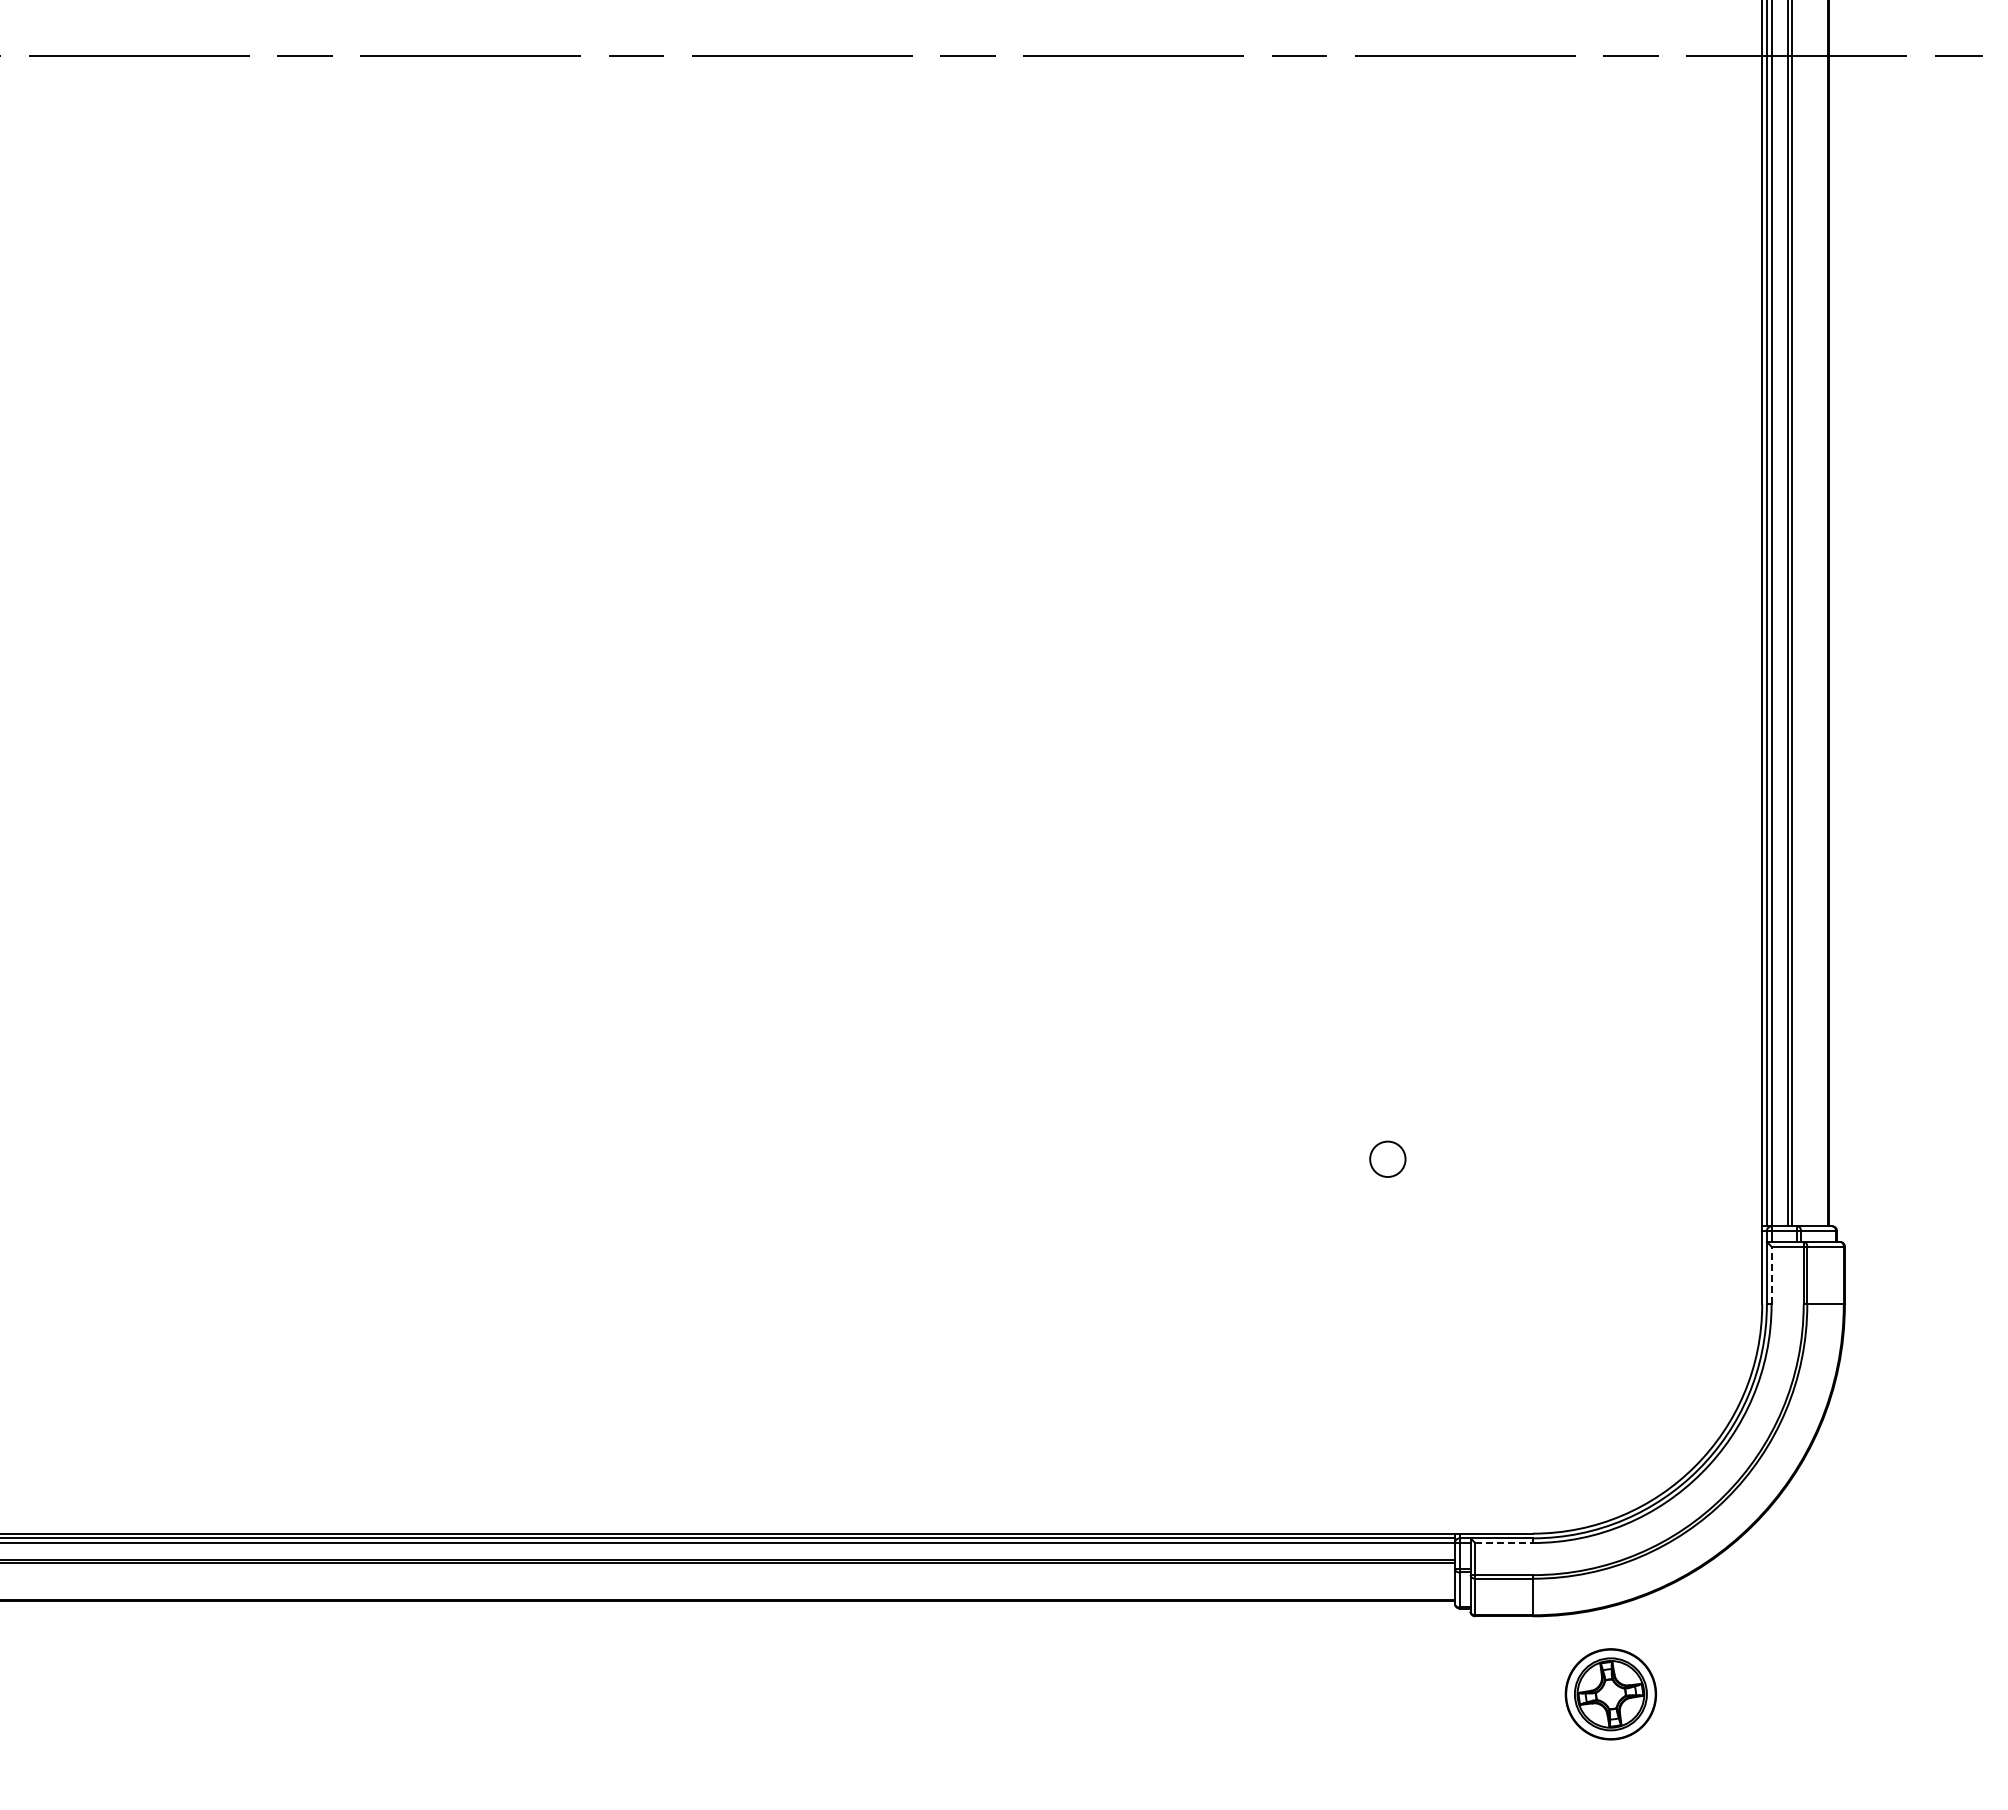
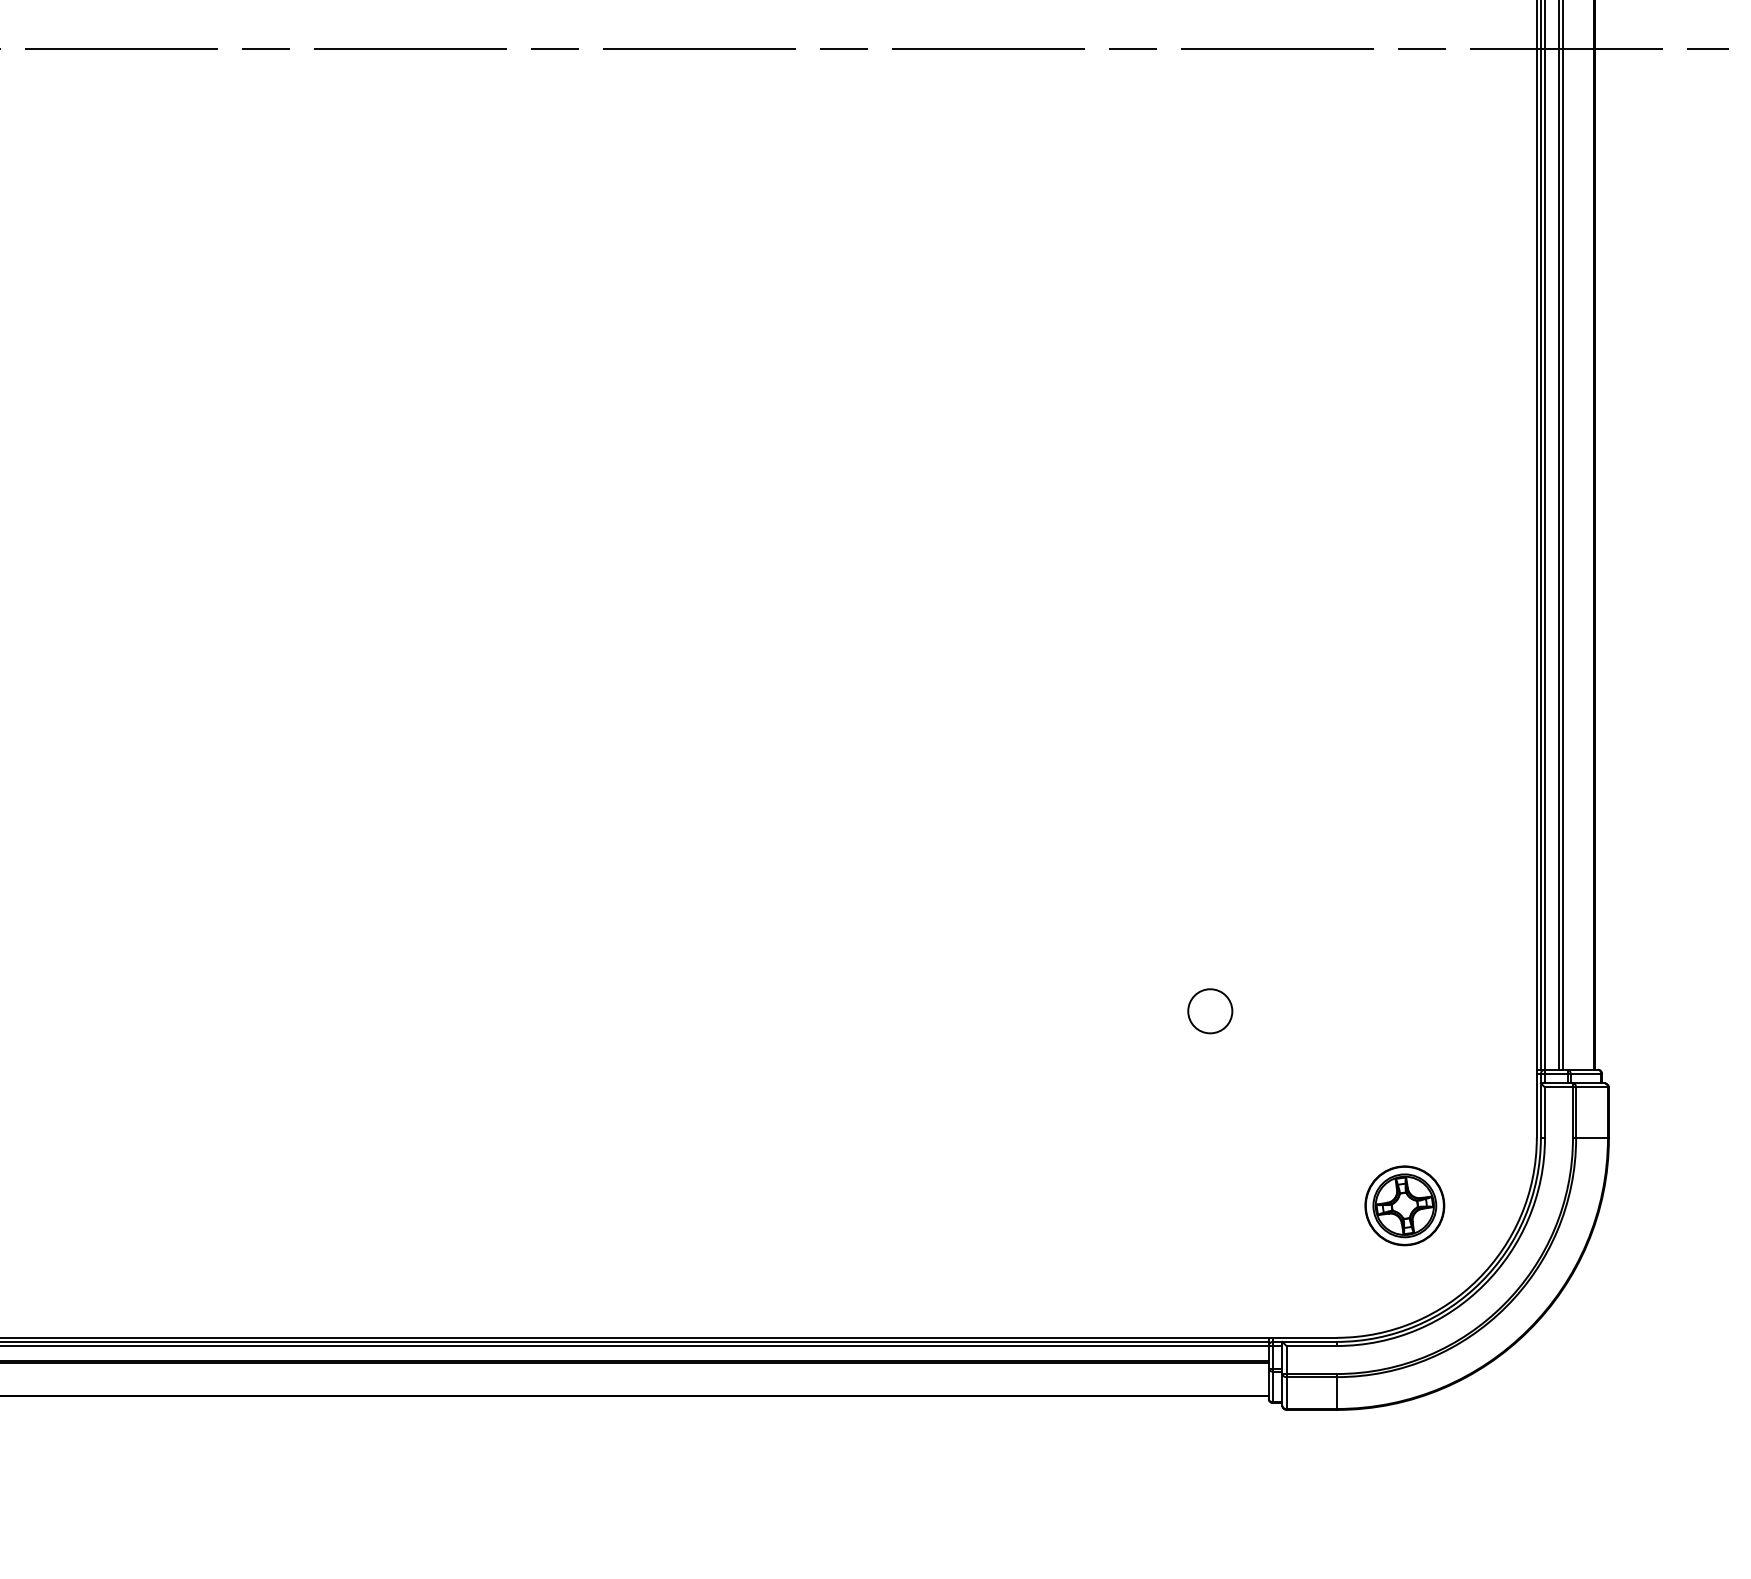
circle: (1387, 1159) -> (1209, 1011), size x1.43
line: (1771, 1275) -> (1544, 1112), dashed -> solid
line: (1504, 1543) -> (1312, 1346), dashed -> solid
part: (1610, 1694) -> (1404, 1205), moved

